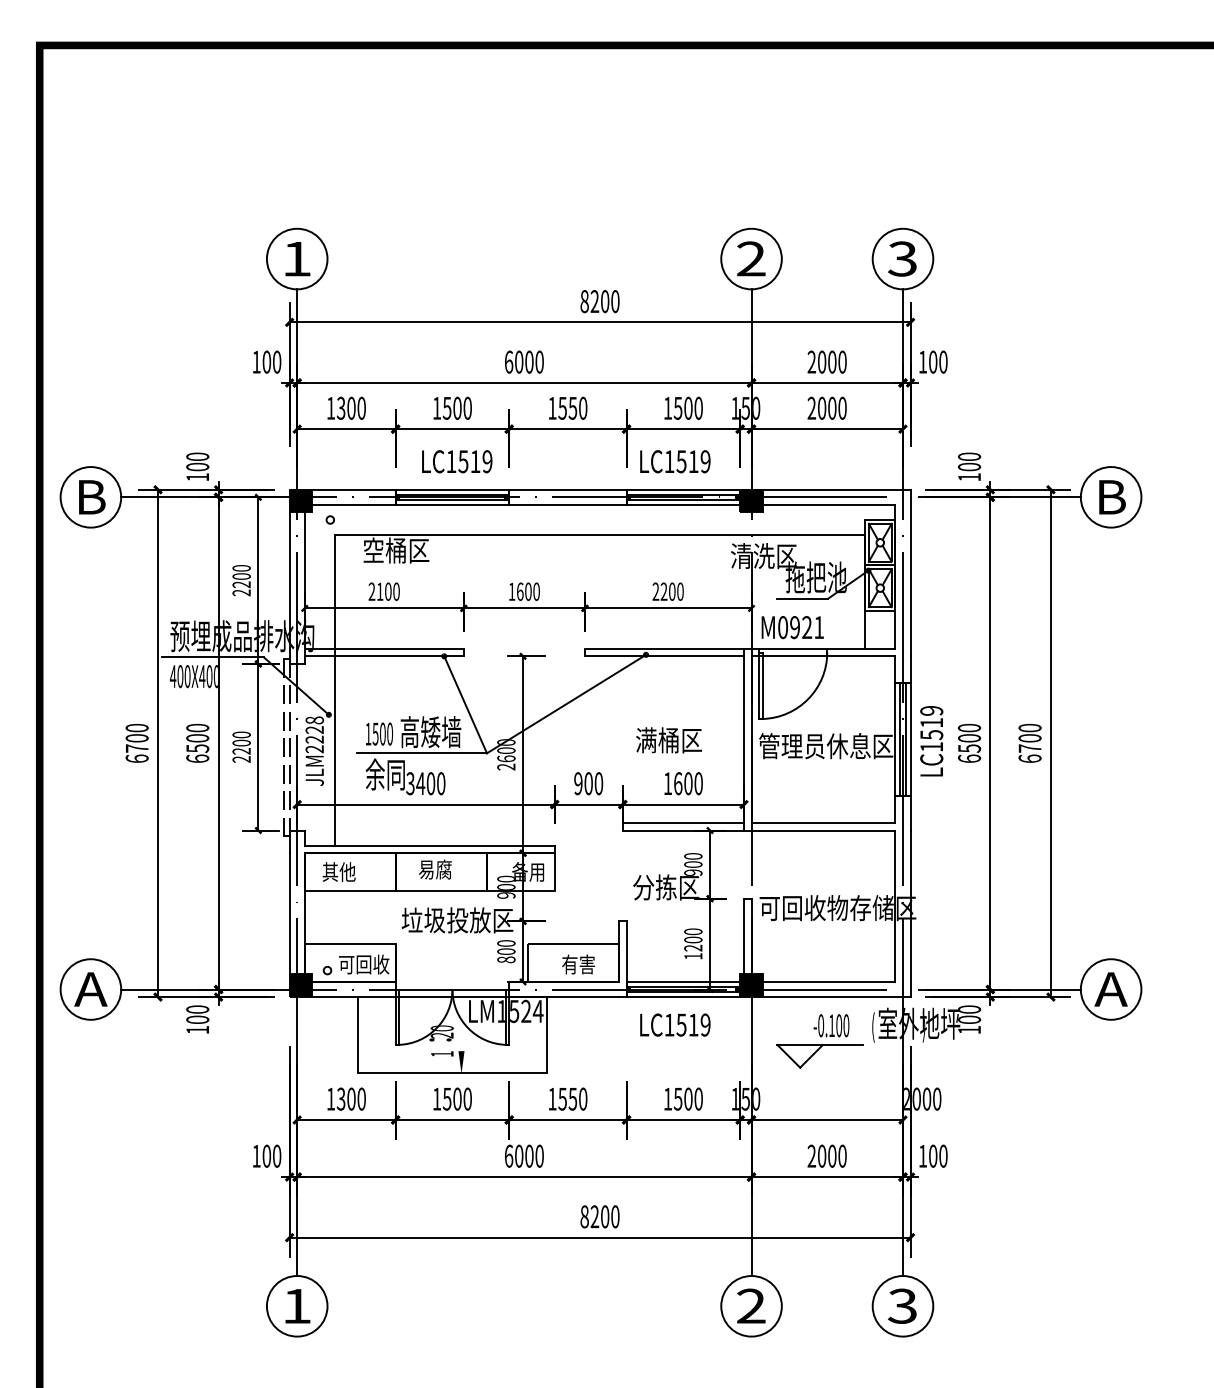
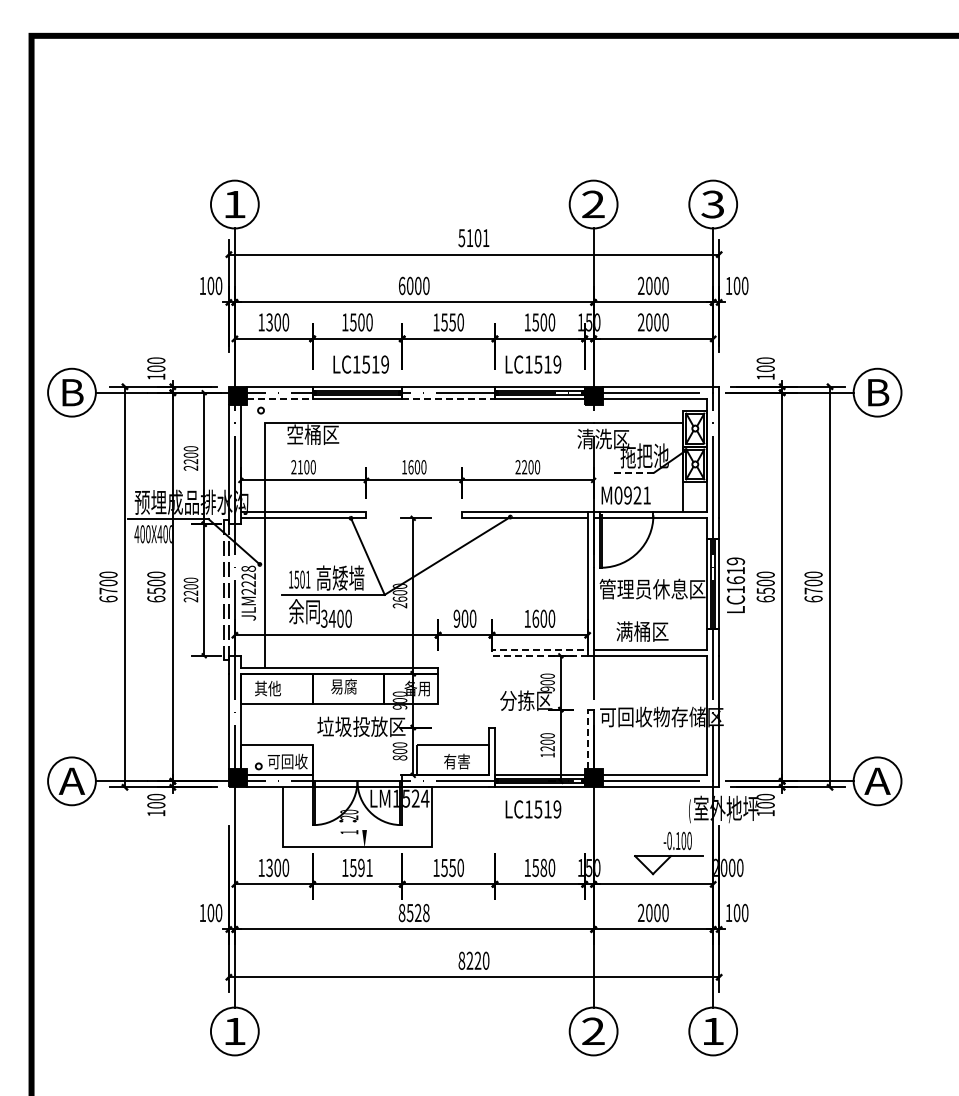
text: (599, 302) -> (473, 238), 8200 -> 5101
line: (353, 504) -> (279, 398), solid -> dashed
line: (569, 504) -> (449, 398), solid -> dashed
line: (802, 598) -> (633, 472), solid -> dashed
text: (390, 733) -> (308, 579), 1500 -> 1501
text: (931, 735) -> (735, 580), LC1519 -> LC1619
text: (669, 740) -> (642, 631), moved
line: (623, 826) -> (492, 652), solid -> dashed
line: (743, 936) -> (587, 739), solid -> dashed
part: (819, 1041) -> (668, 853), moved
text: (462, 1098) -> (365, 867), 1500 -> 1591
text: (688, 1098) -> (543, 867), 1500 -> 1580
text: (523, 1155) -> (413, 912), 6000 -> 8528
text: (604, 1216) -> (477, 960), 8200 -> 8220
text: (902, 1306) -> (712, 1031), 3 -> 1

